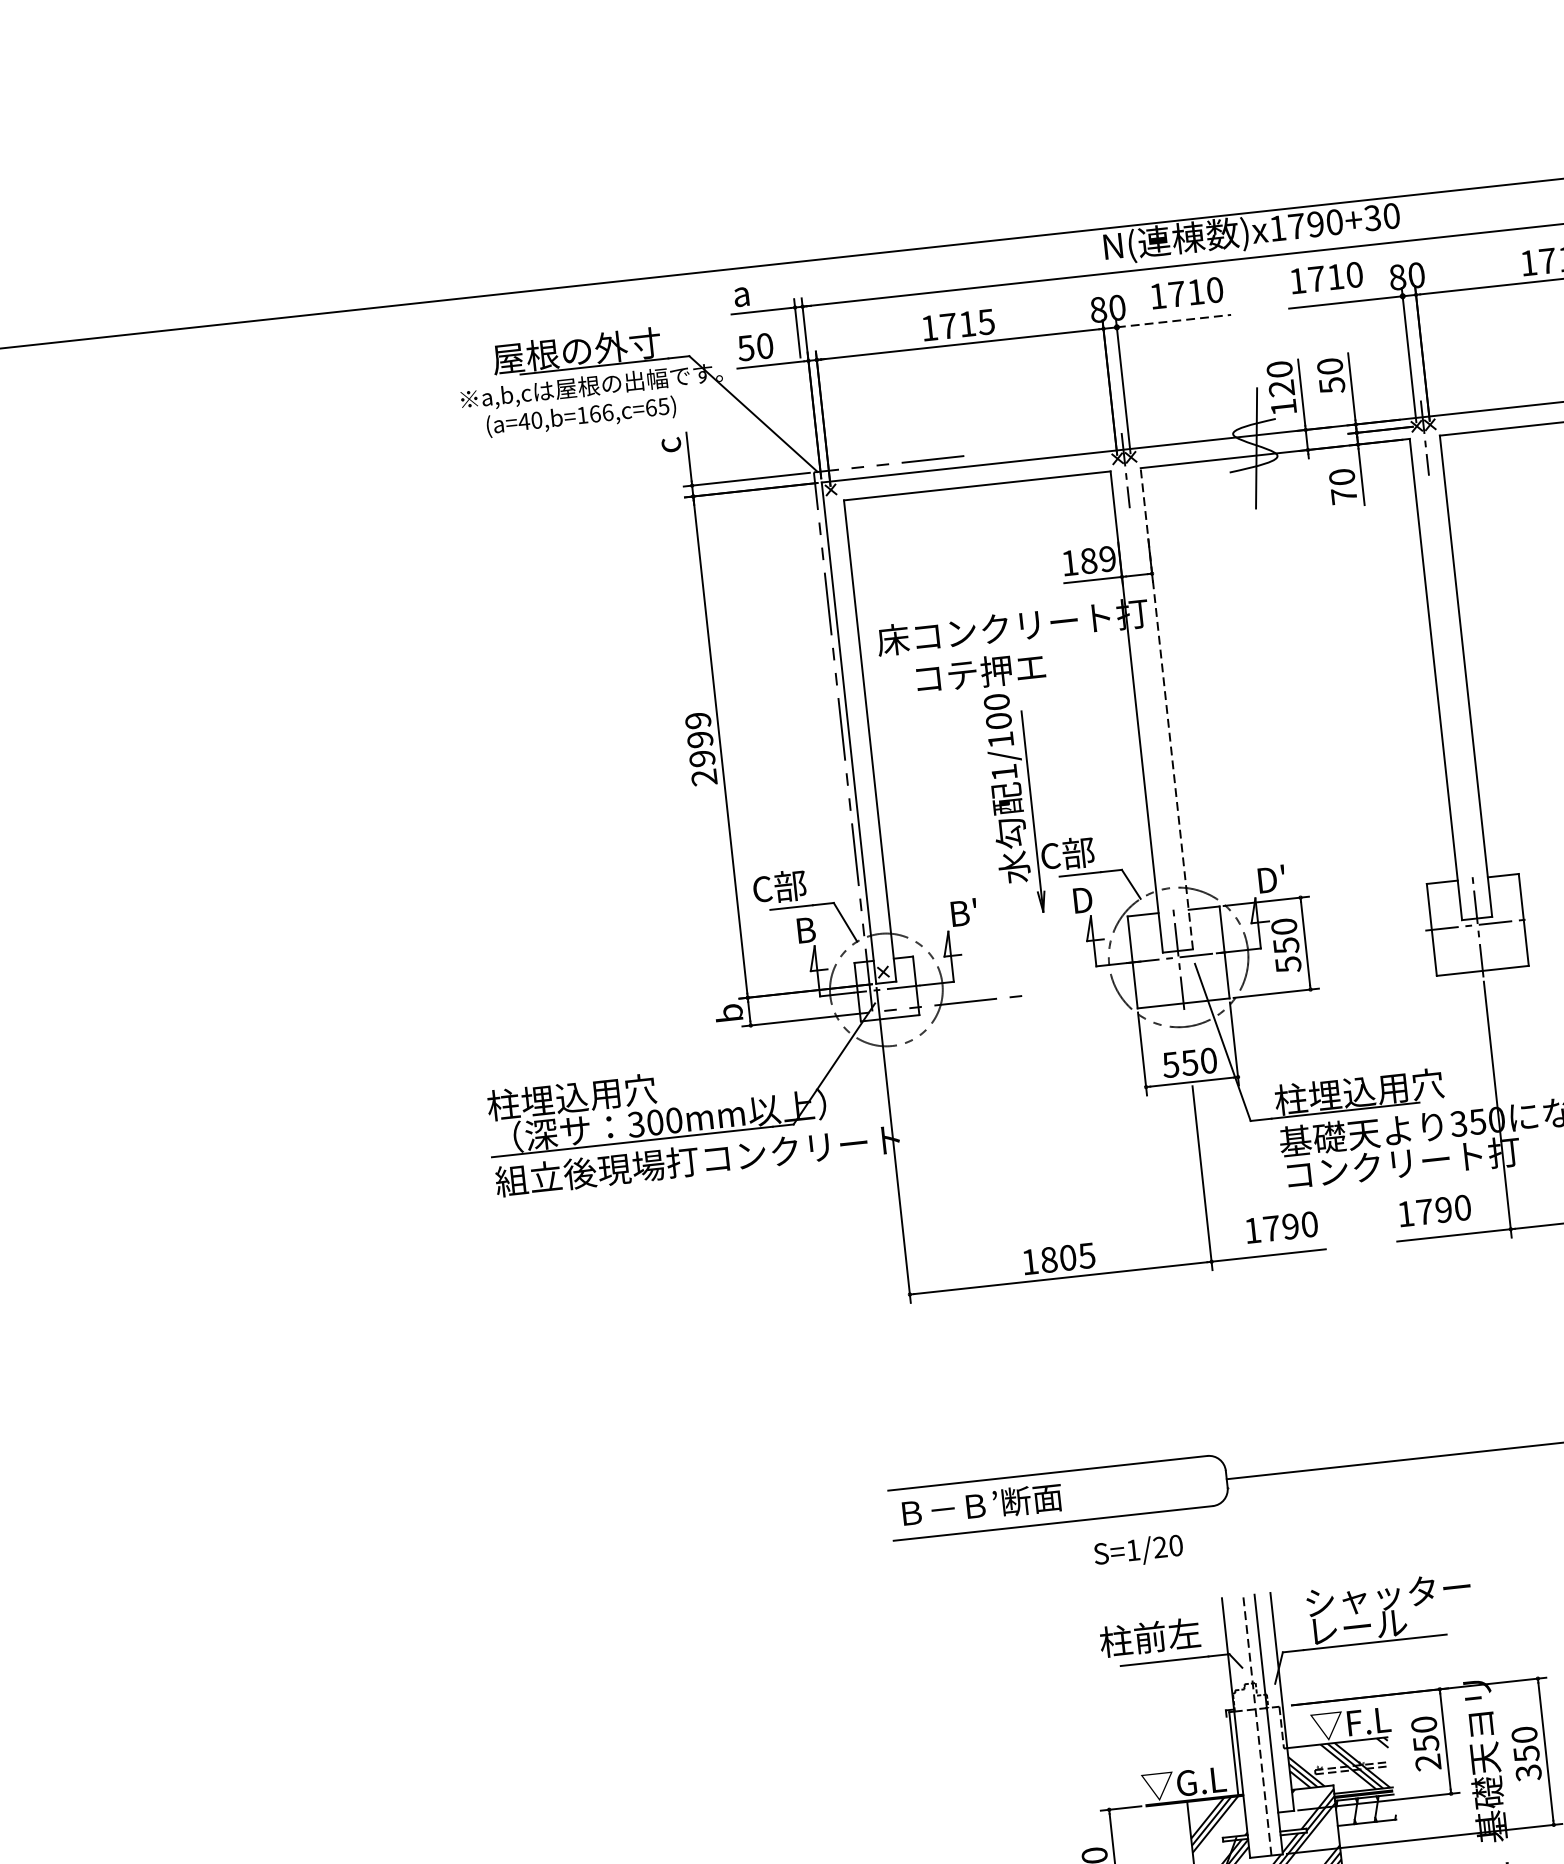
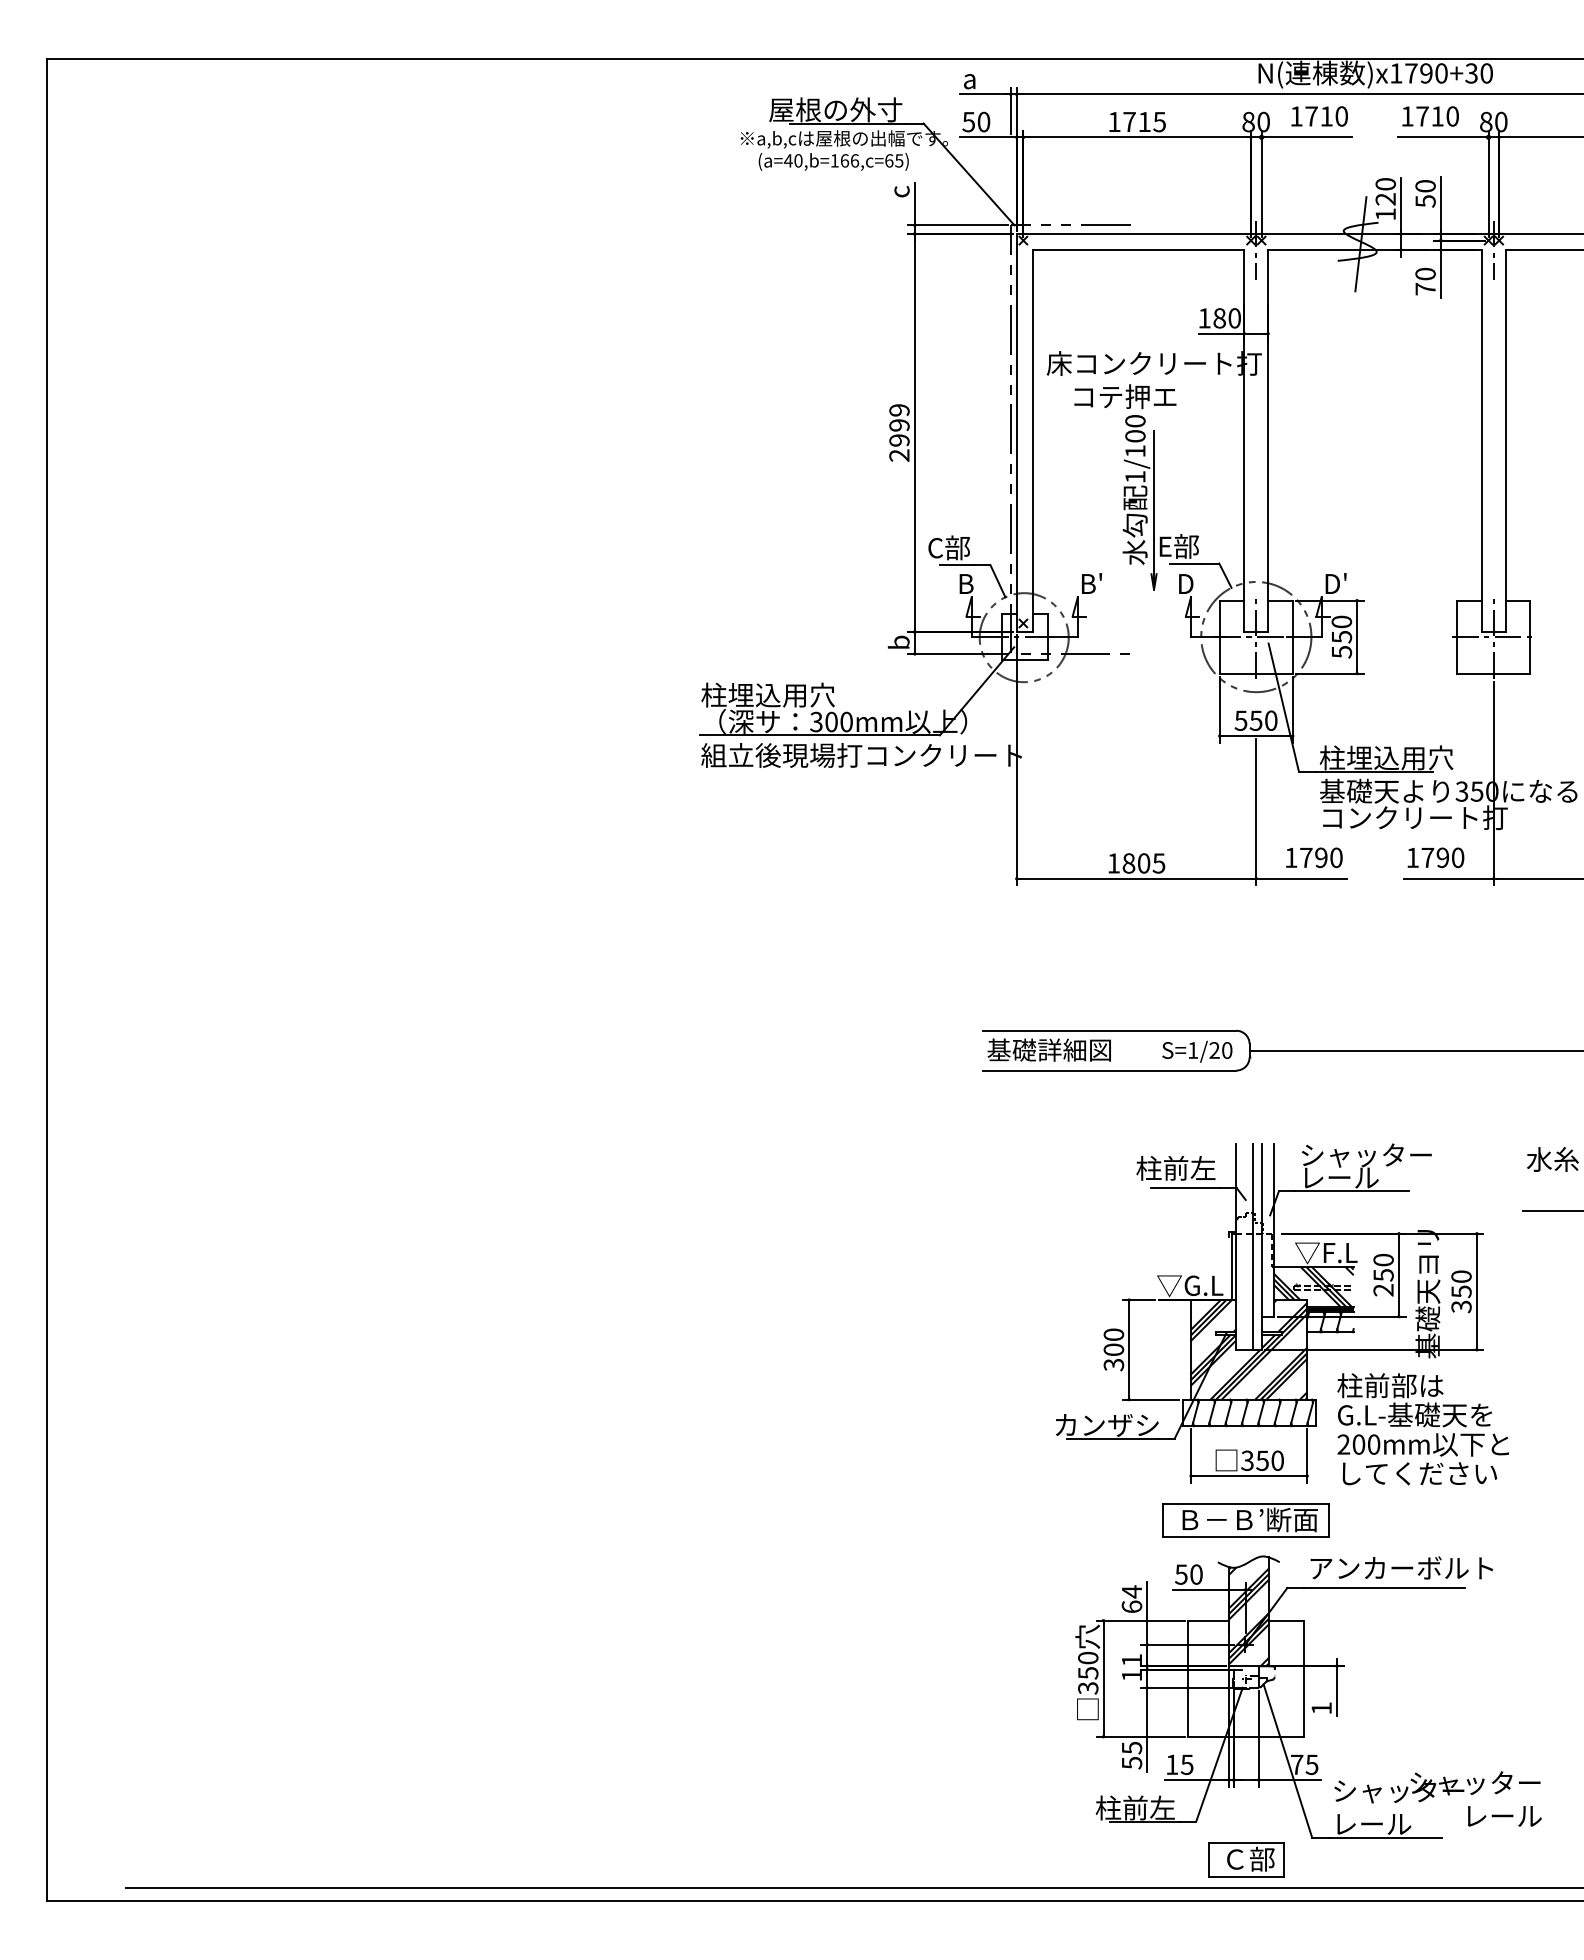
line: (1174, 321) -> (1307, 137), dashed -> solid
text: (1107, 559) -> (1234, 318), 189 -> 180
line: (1167, 708) -> (1268, 440), dashed -> solid
text: (1050, 855) -> (1164, 546), C部 -> E部
text: (978, 1504) -> (1052, 1049), Ｂ－Ｂ’断面 -> 基礎詳細図
text: (1138, 1550) -> (1197, 1051), moved
line: (1257, 1725) -> (1252, 1246), dashed -> solid

